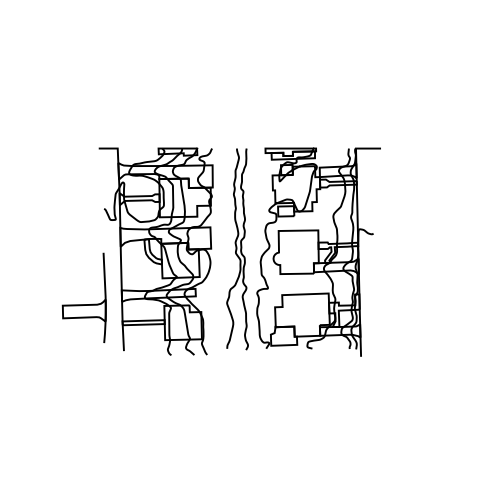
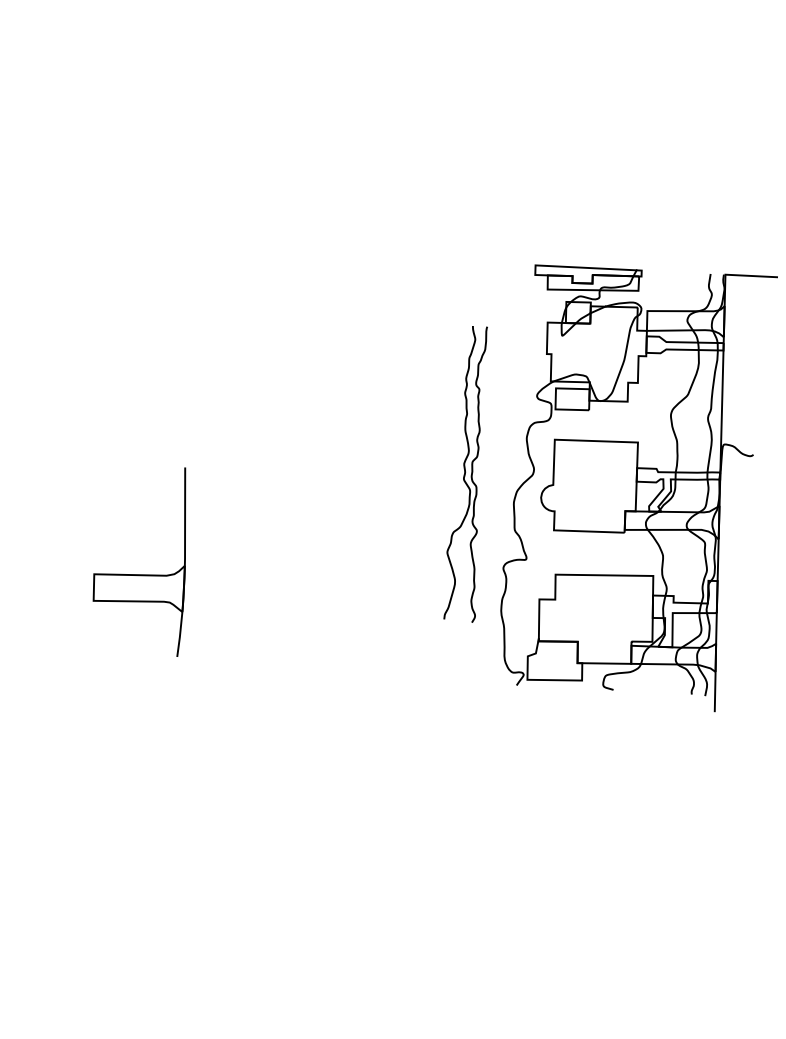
part: (237, 249) -> (466, 474), size x0.7
part: (155, 251) -> (294, 470), removed

